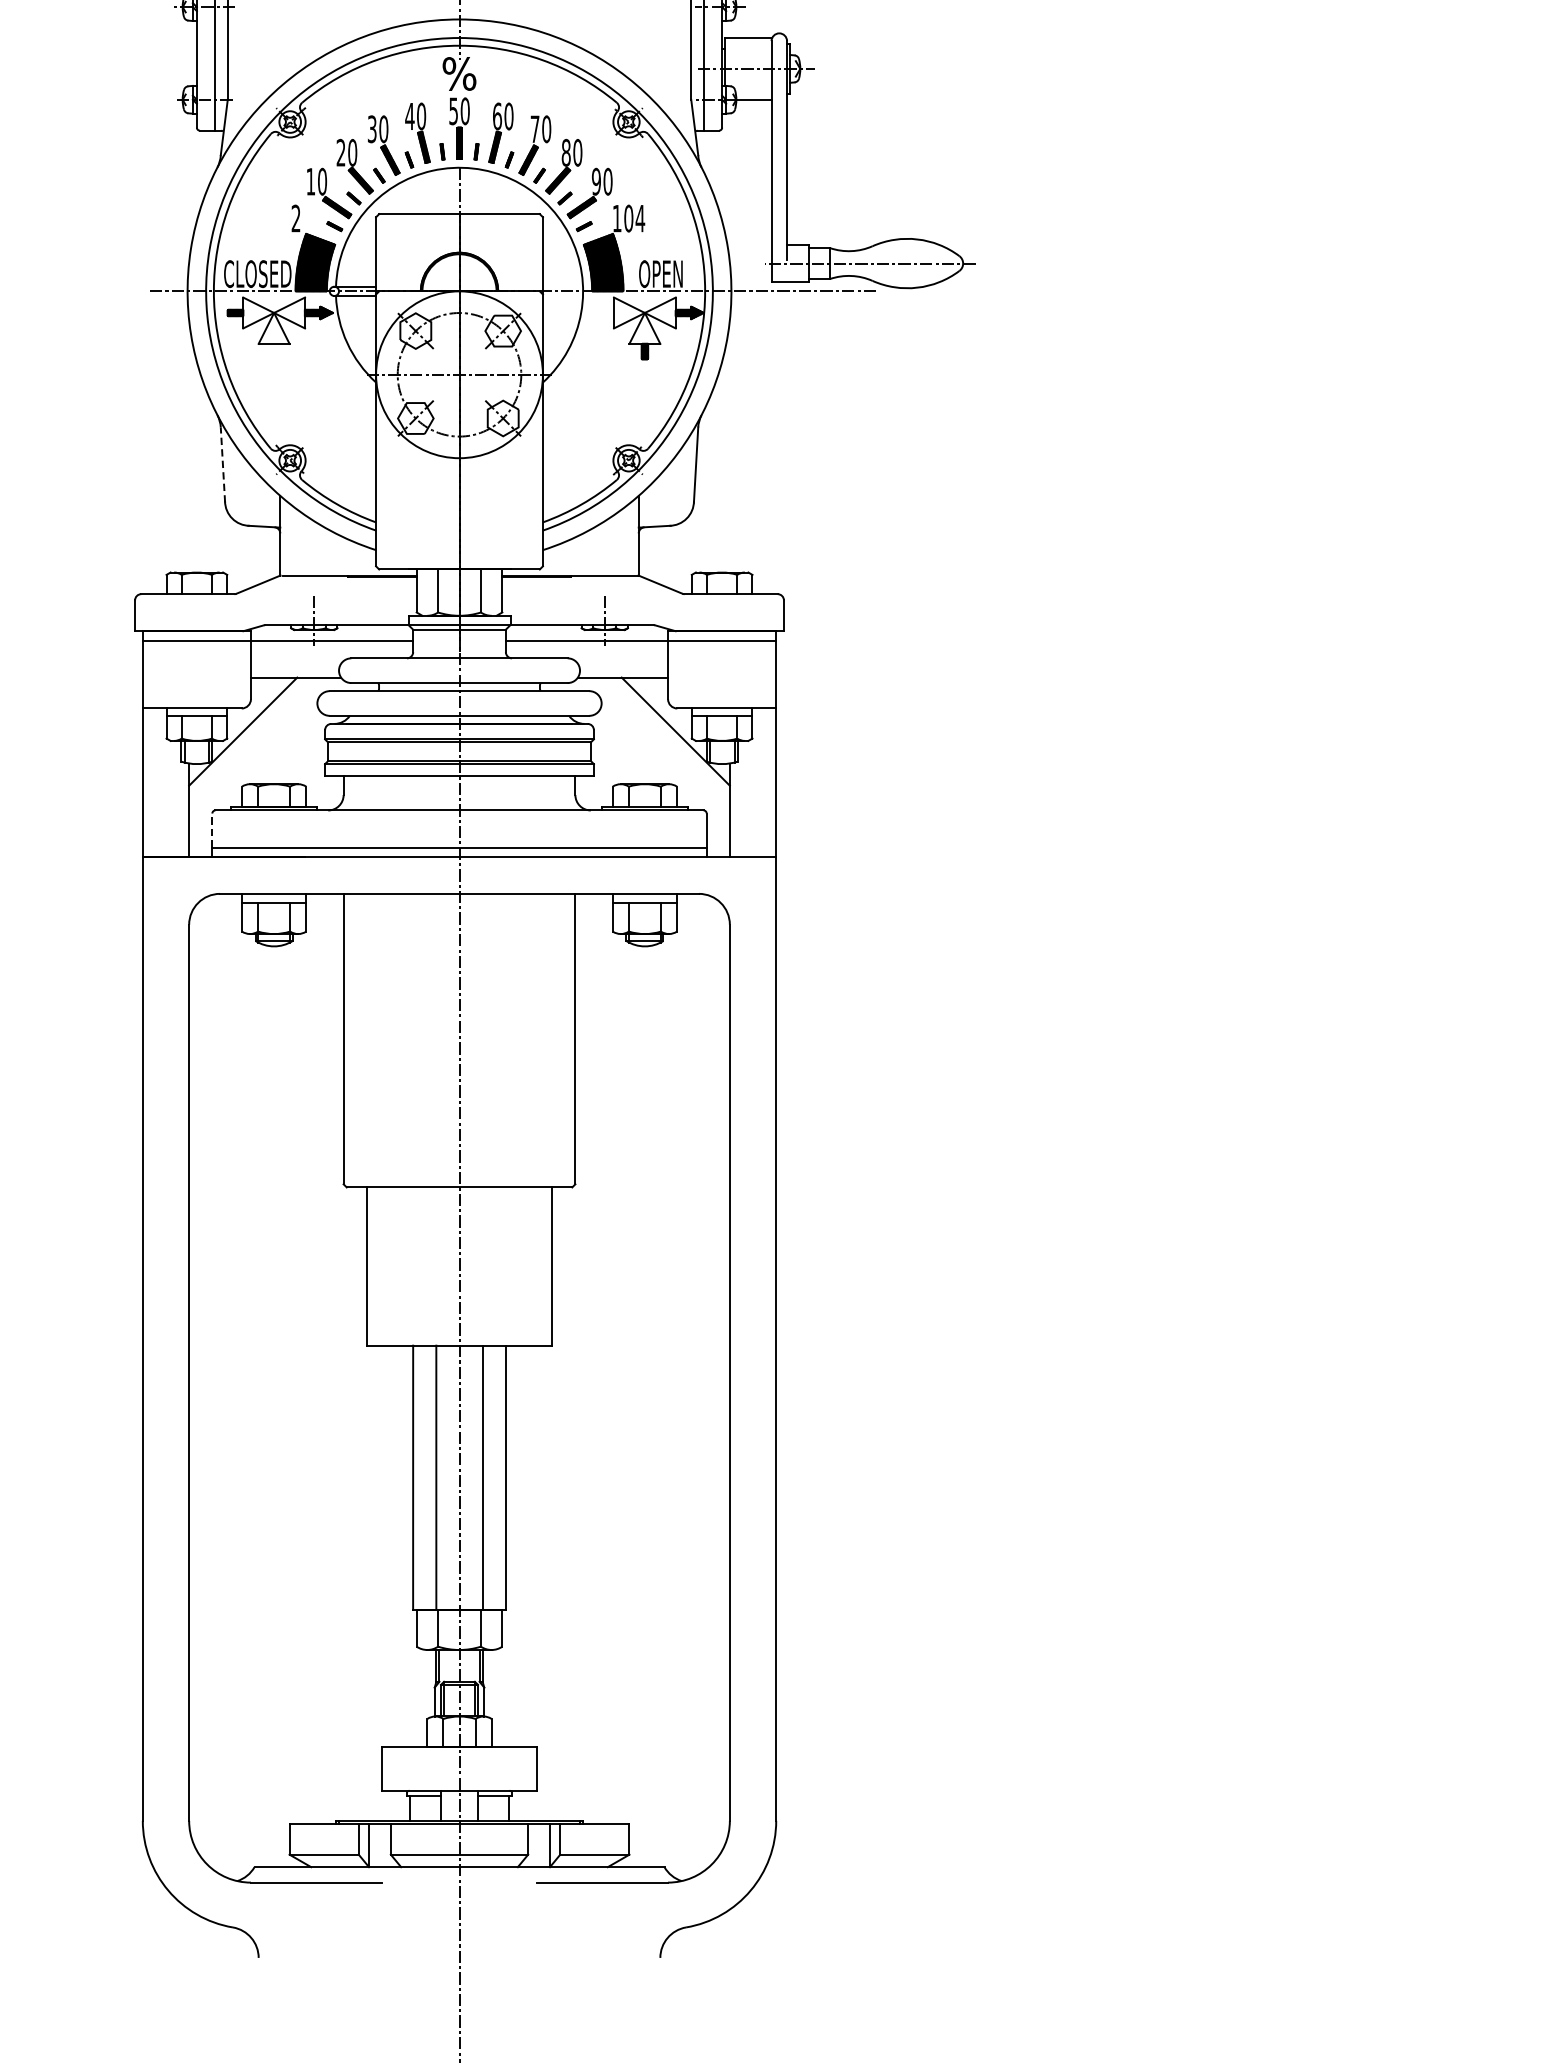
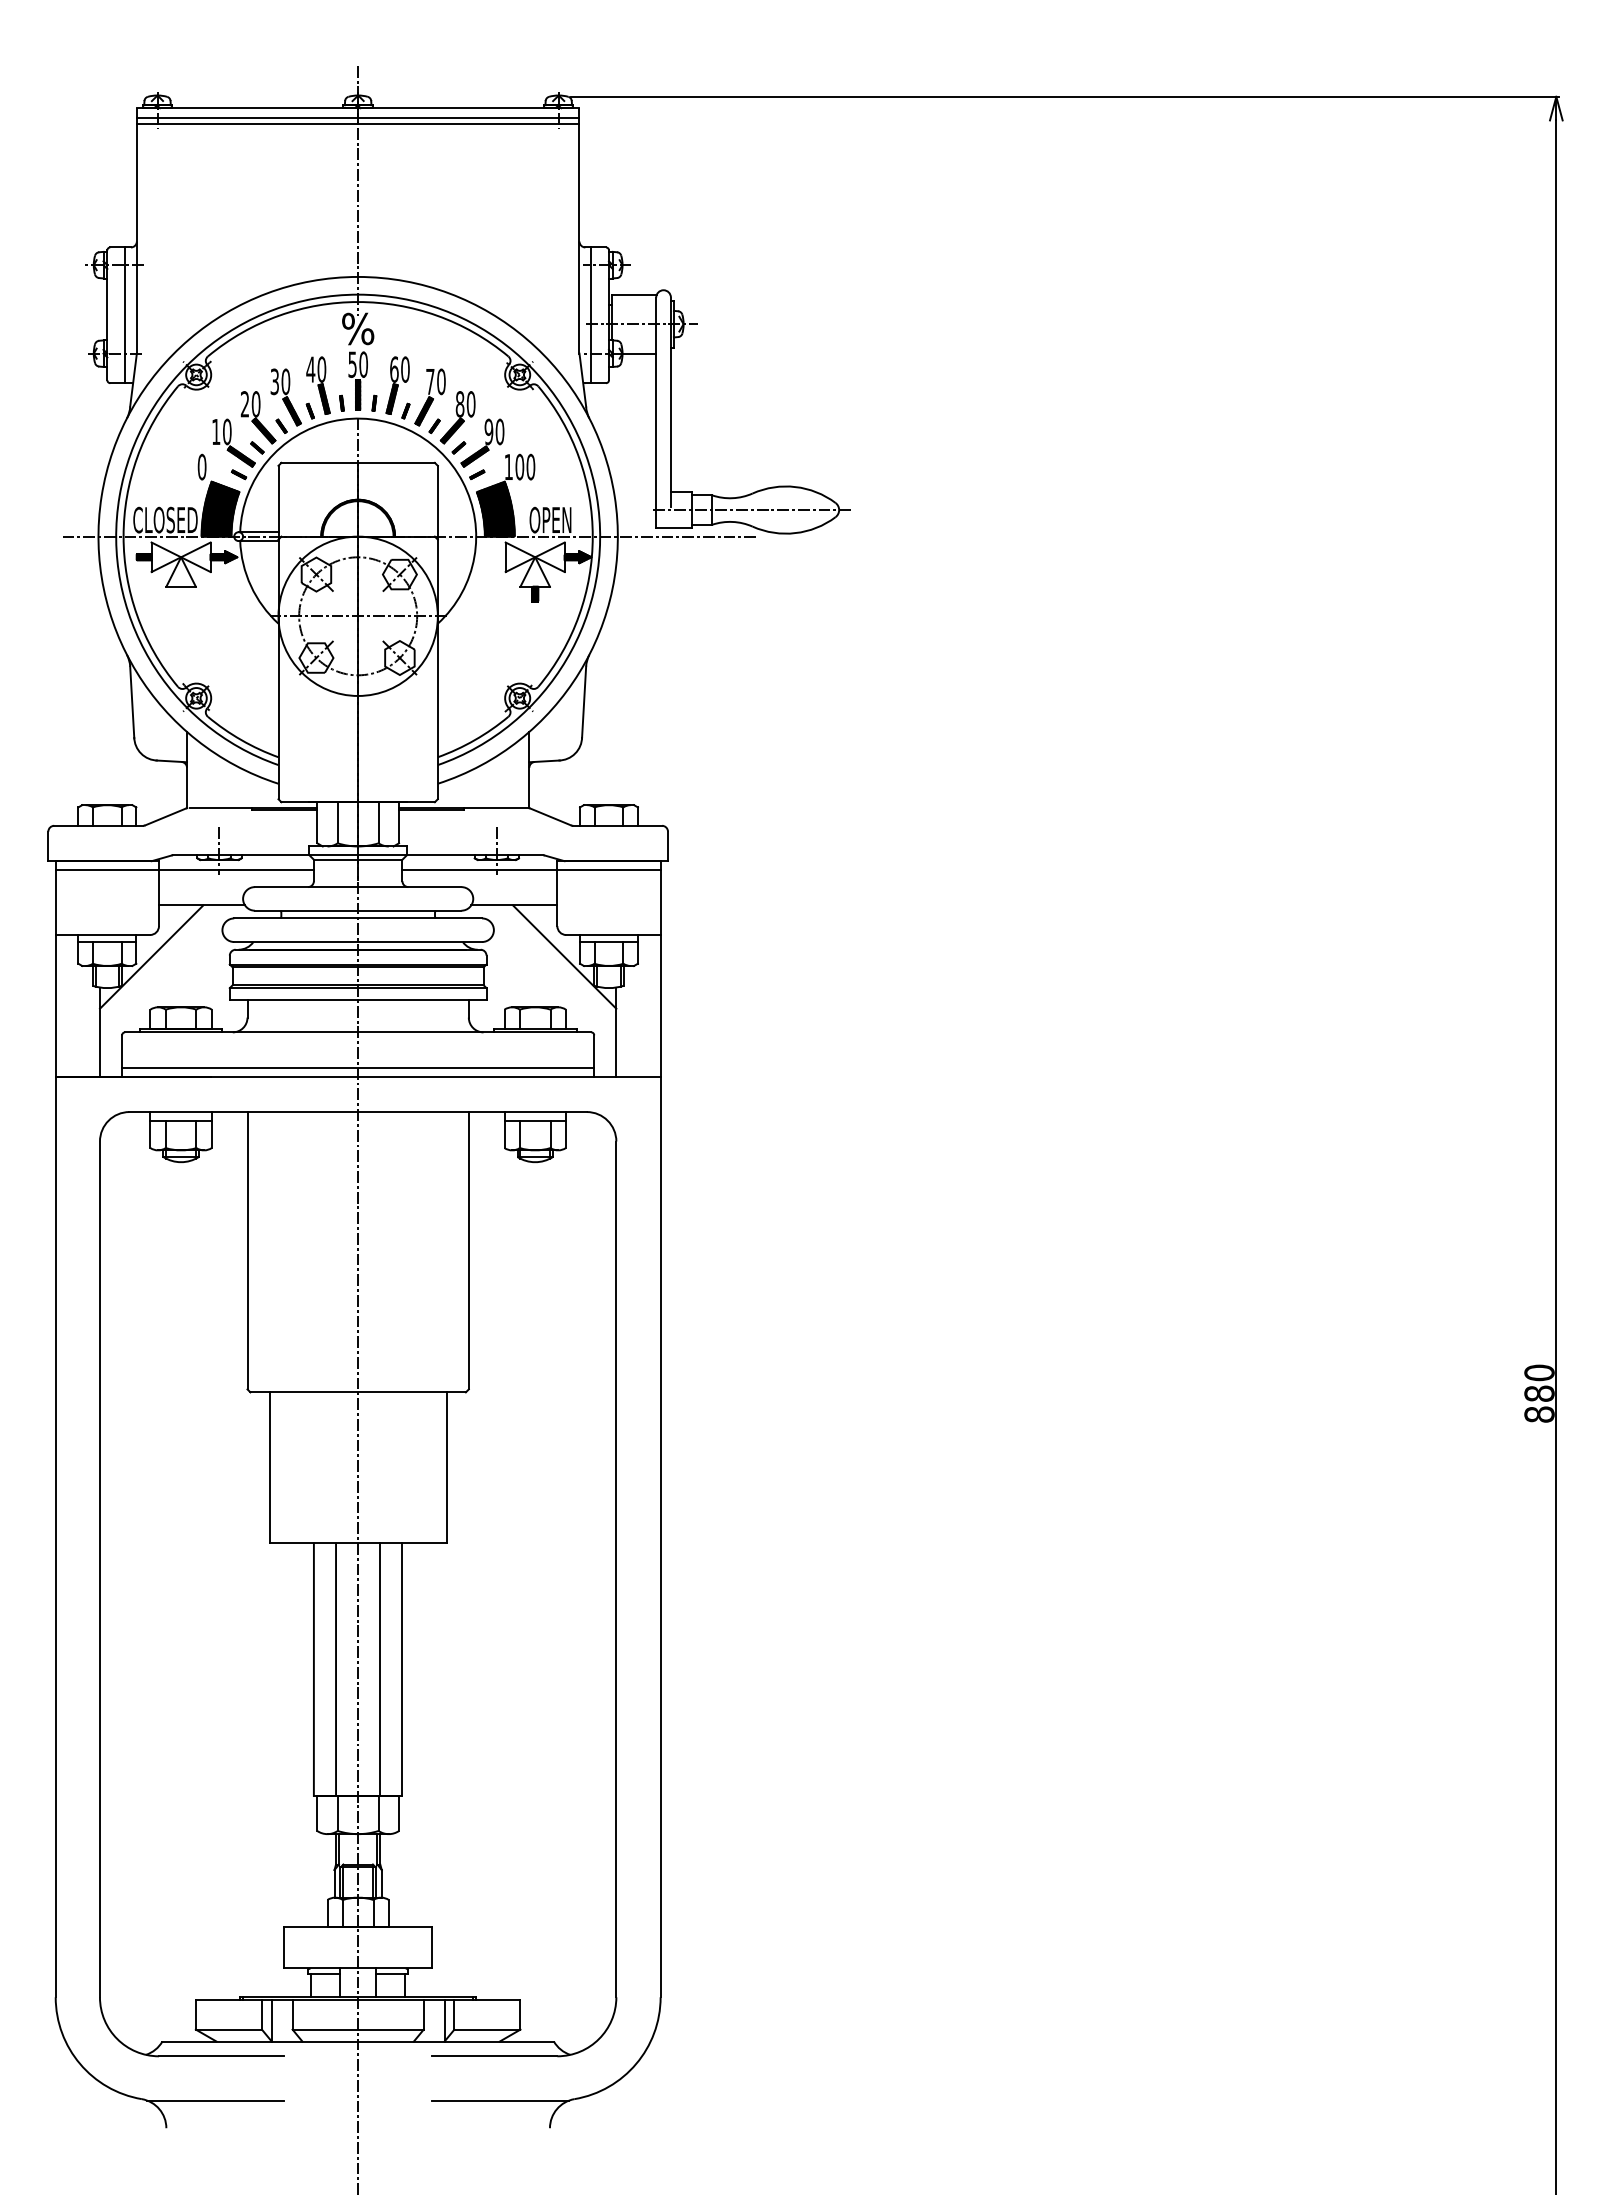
text: (295, 217) -> (201, 466), 2 -> 0
text: (639, 217) -> (530, 466), 104 -> 100
line: (223, 465) -> (132, 702), dashed -> solid
line: (212, 830) -> (122, 1051), dashed -> solid
line: (310, 1928) -> (215, 2100), added
line: (608, 1928) -> (500, 2100), added

